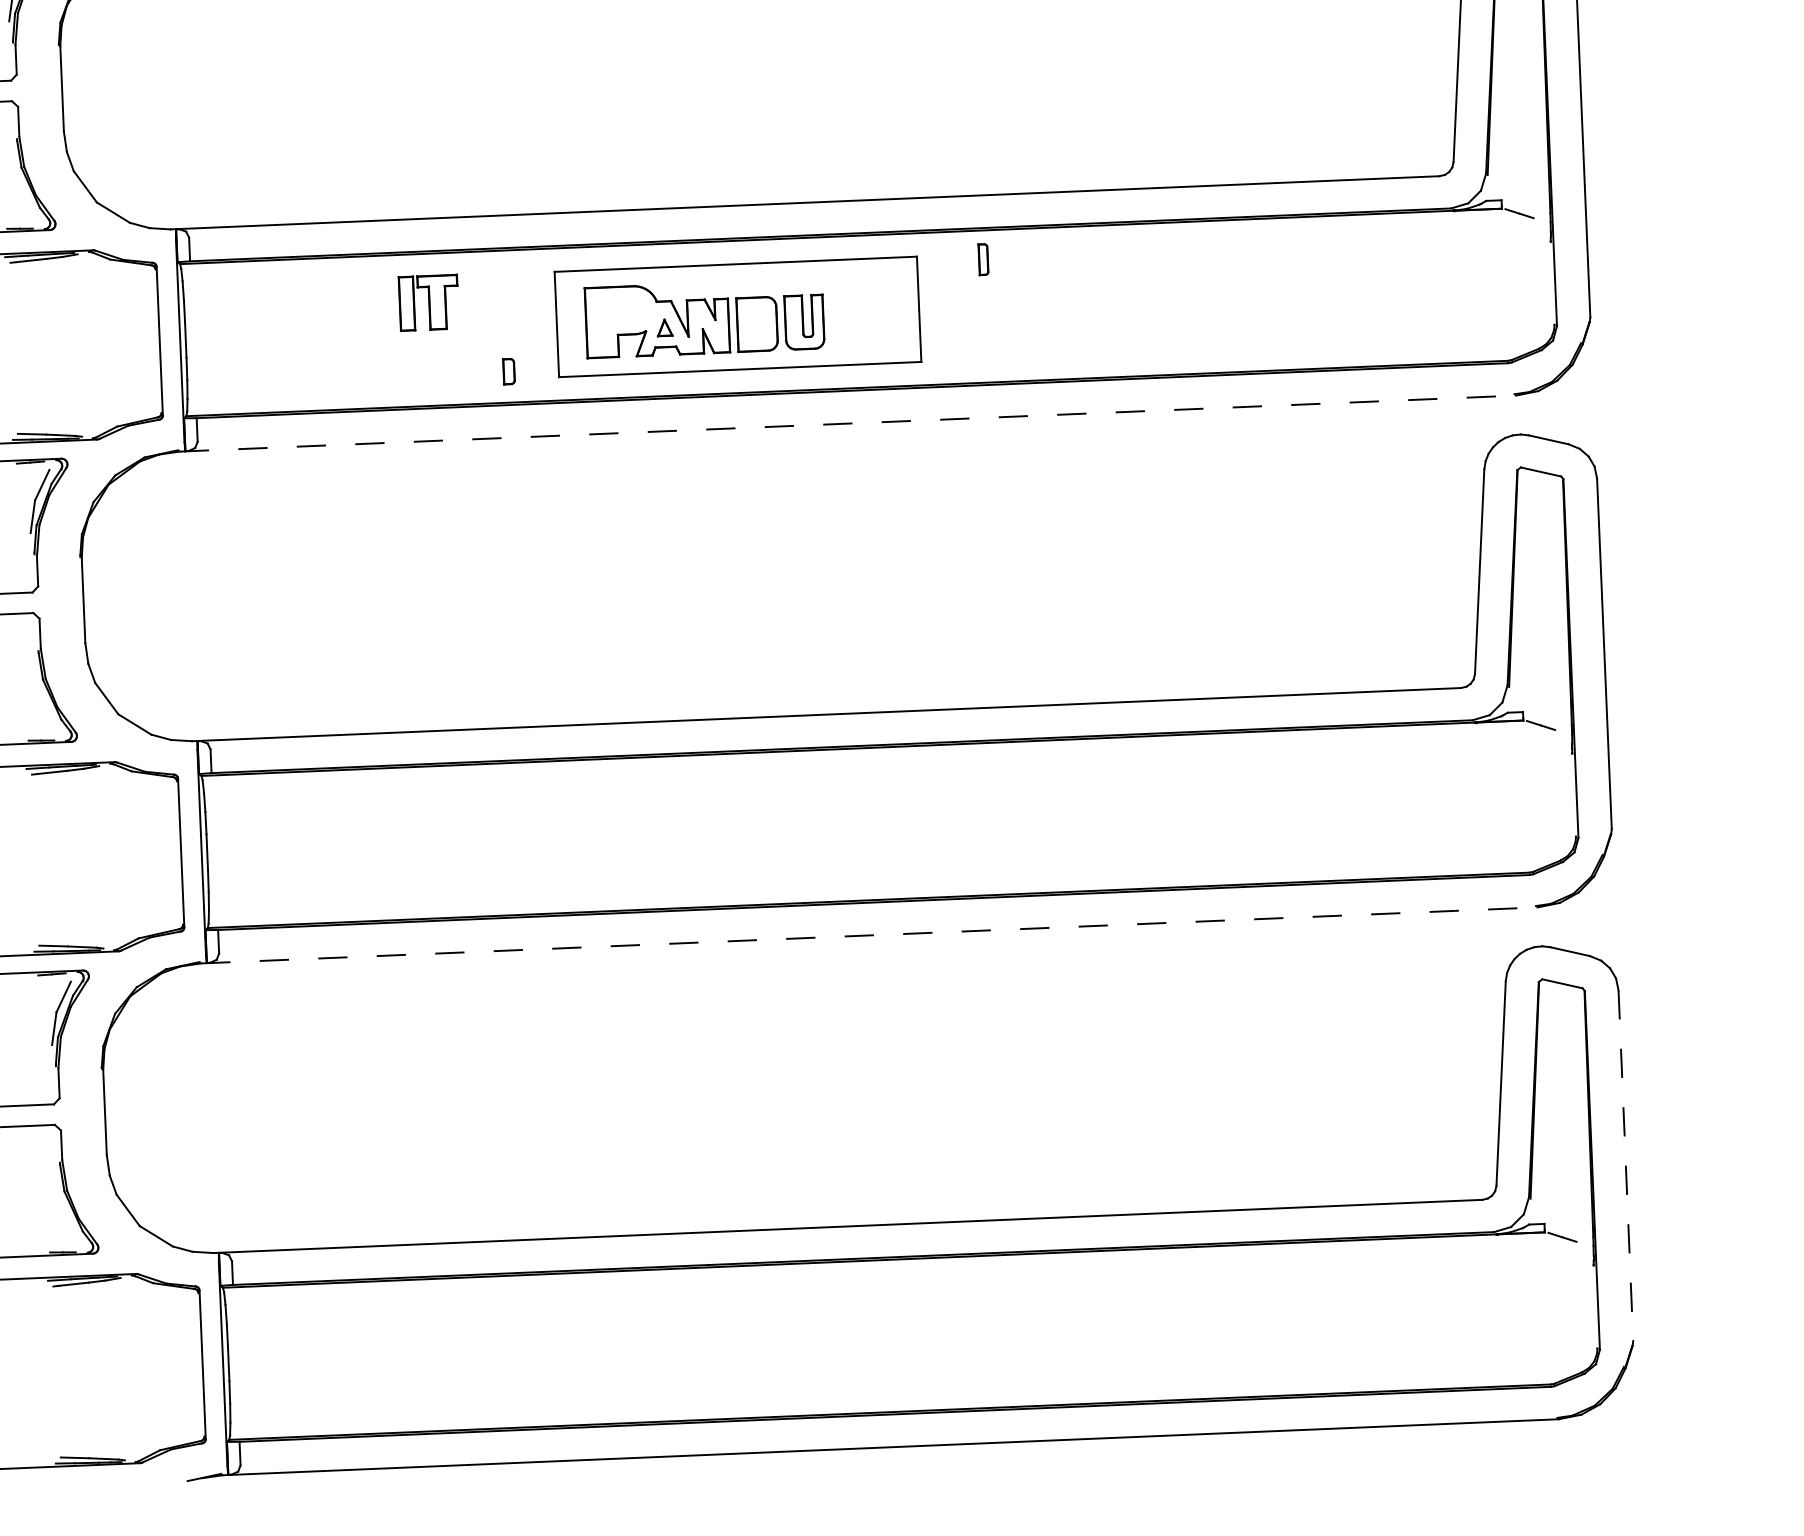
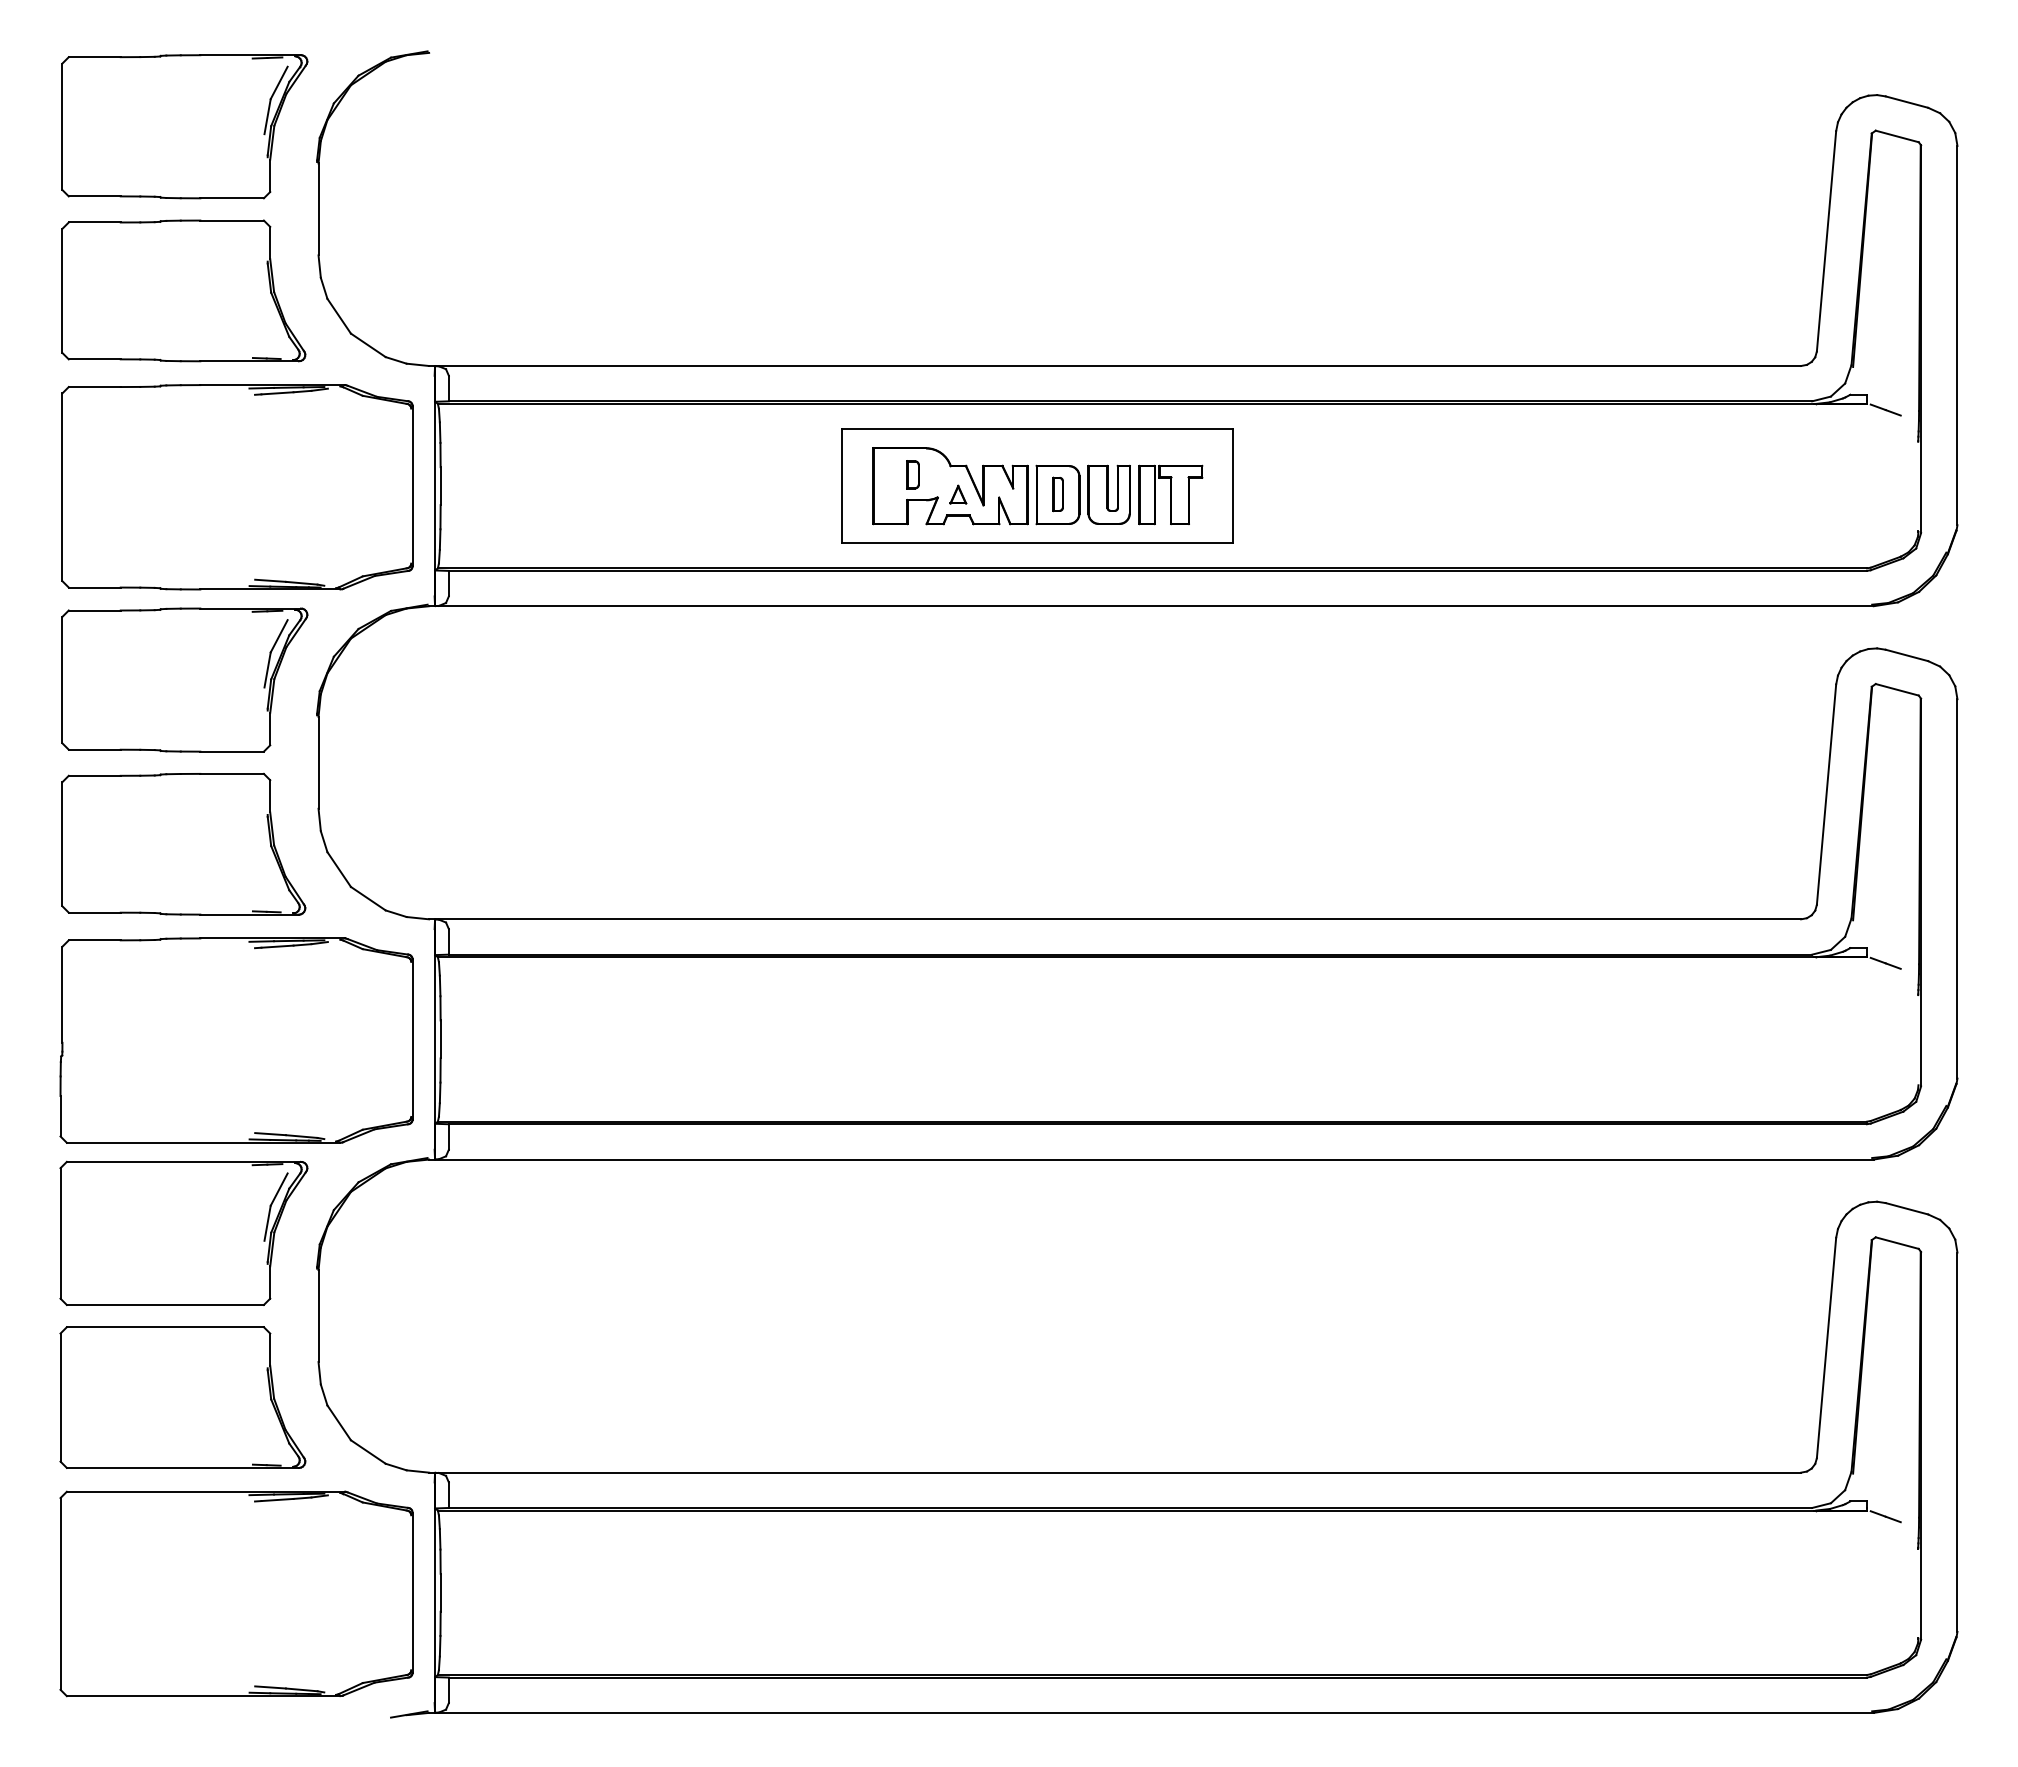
part: (982, 259) -> (1057, 494), moved
part: (428, 302) -> (1170, 494), moved
part: (508, 371) -> (912, 474), moved
line: (847, 423) -> (1151, 606), dashed -> solid
line: (869, 935) -> (1151, 1159), dashed -> solid
line: (1625, 1165) -> (1957, 1442), dashed -> solid

